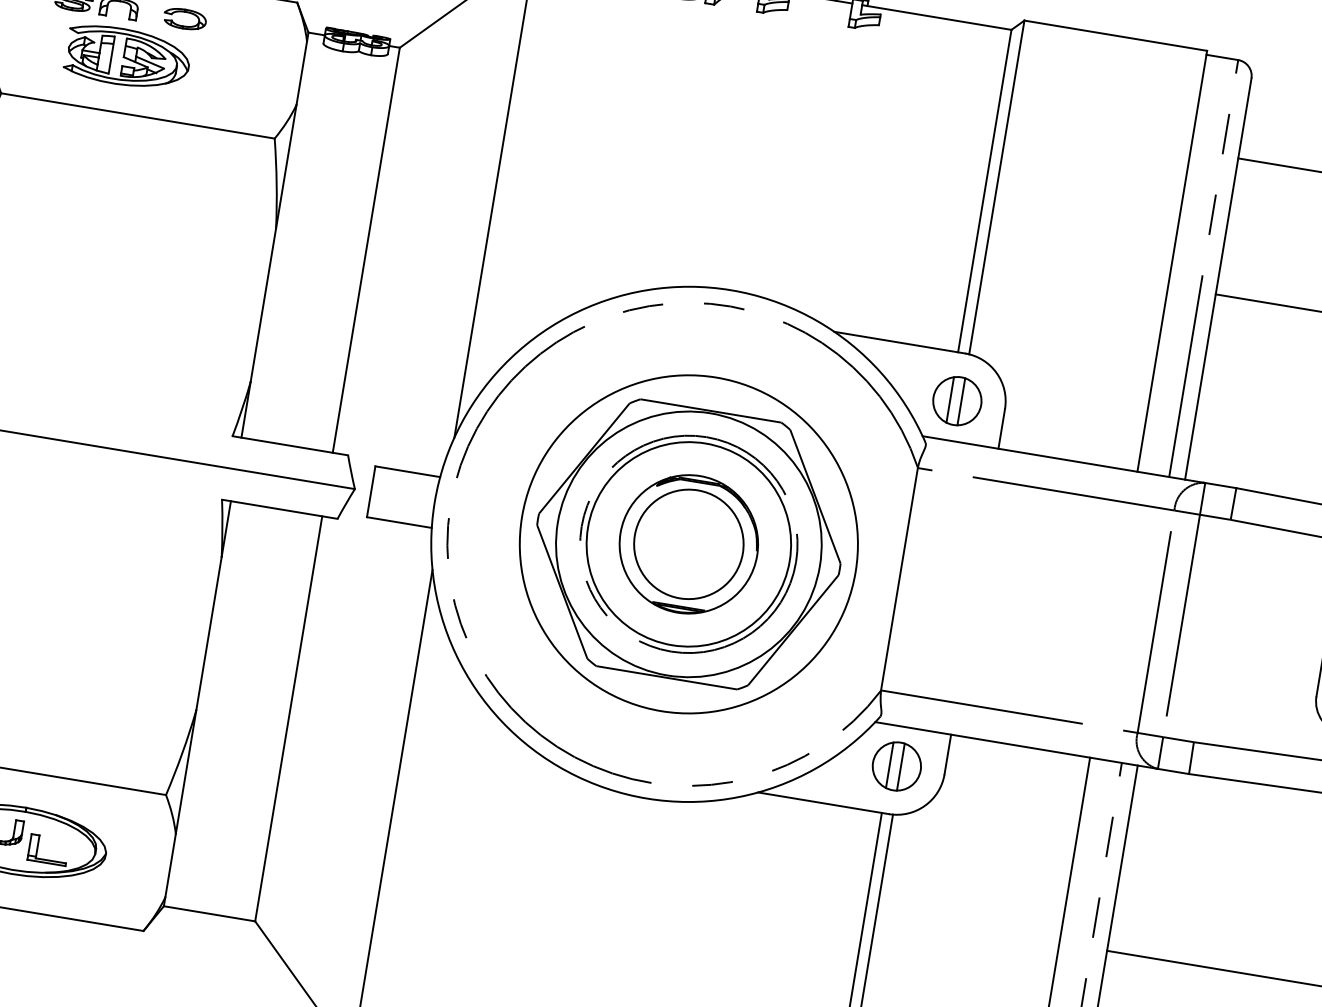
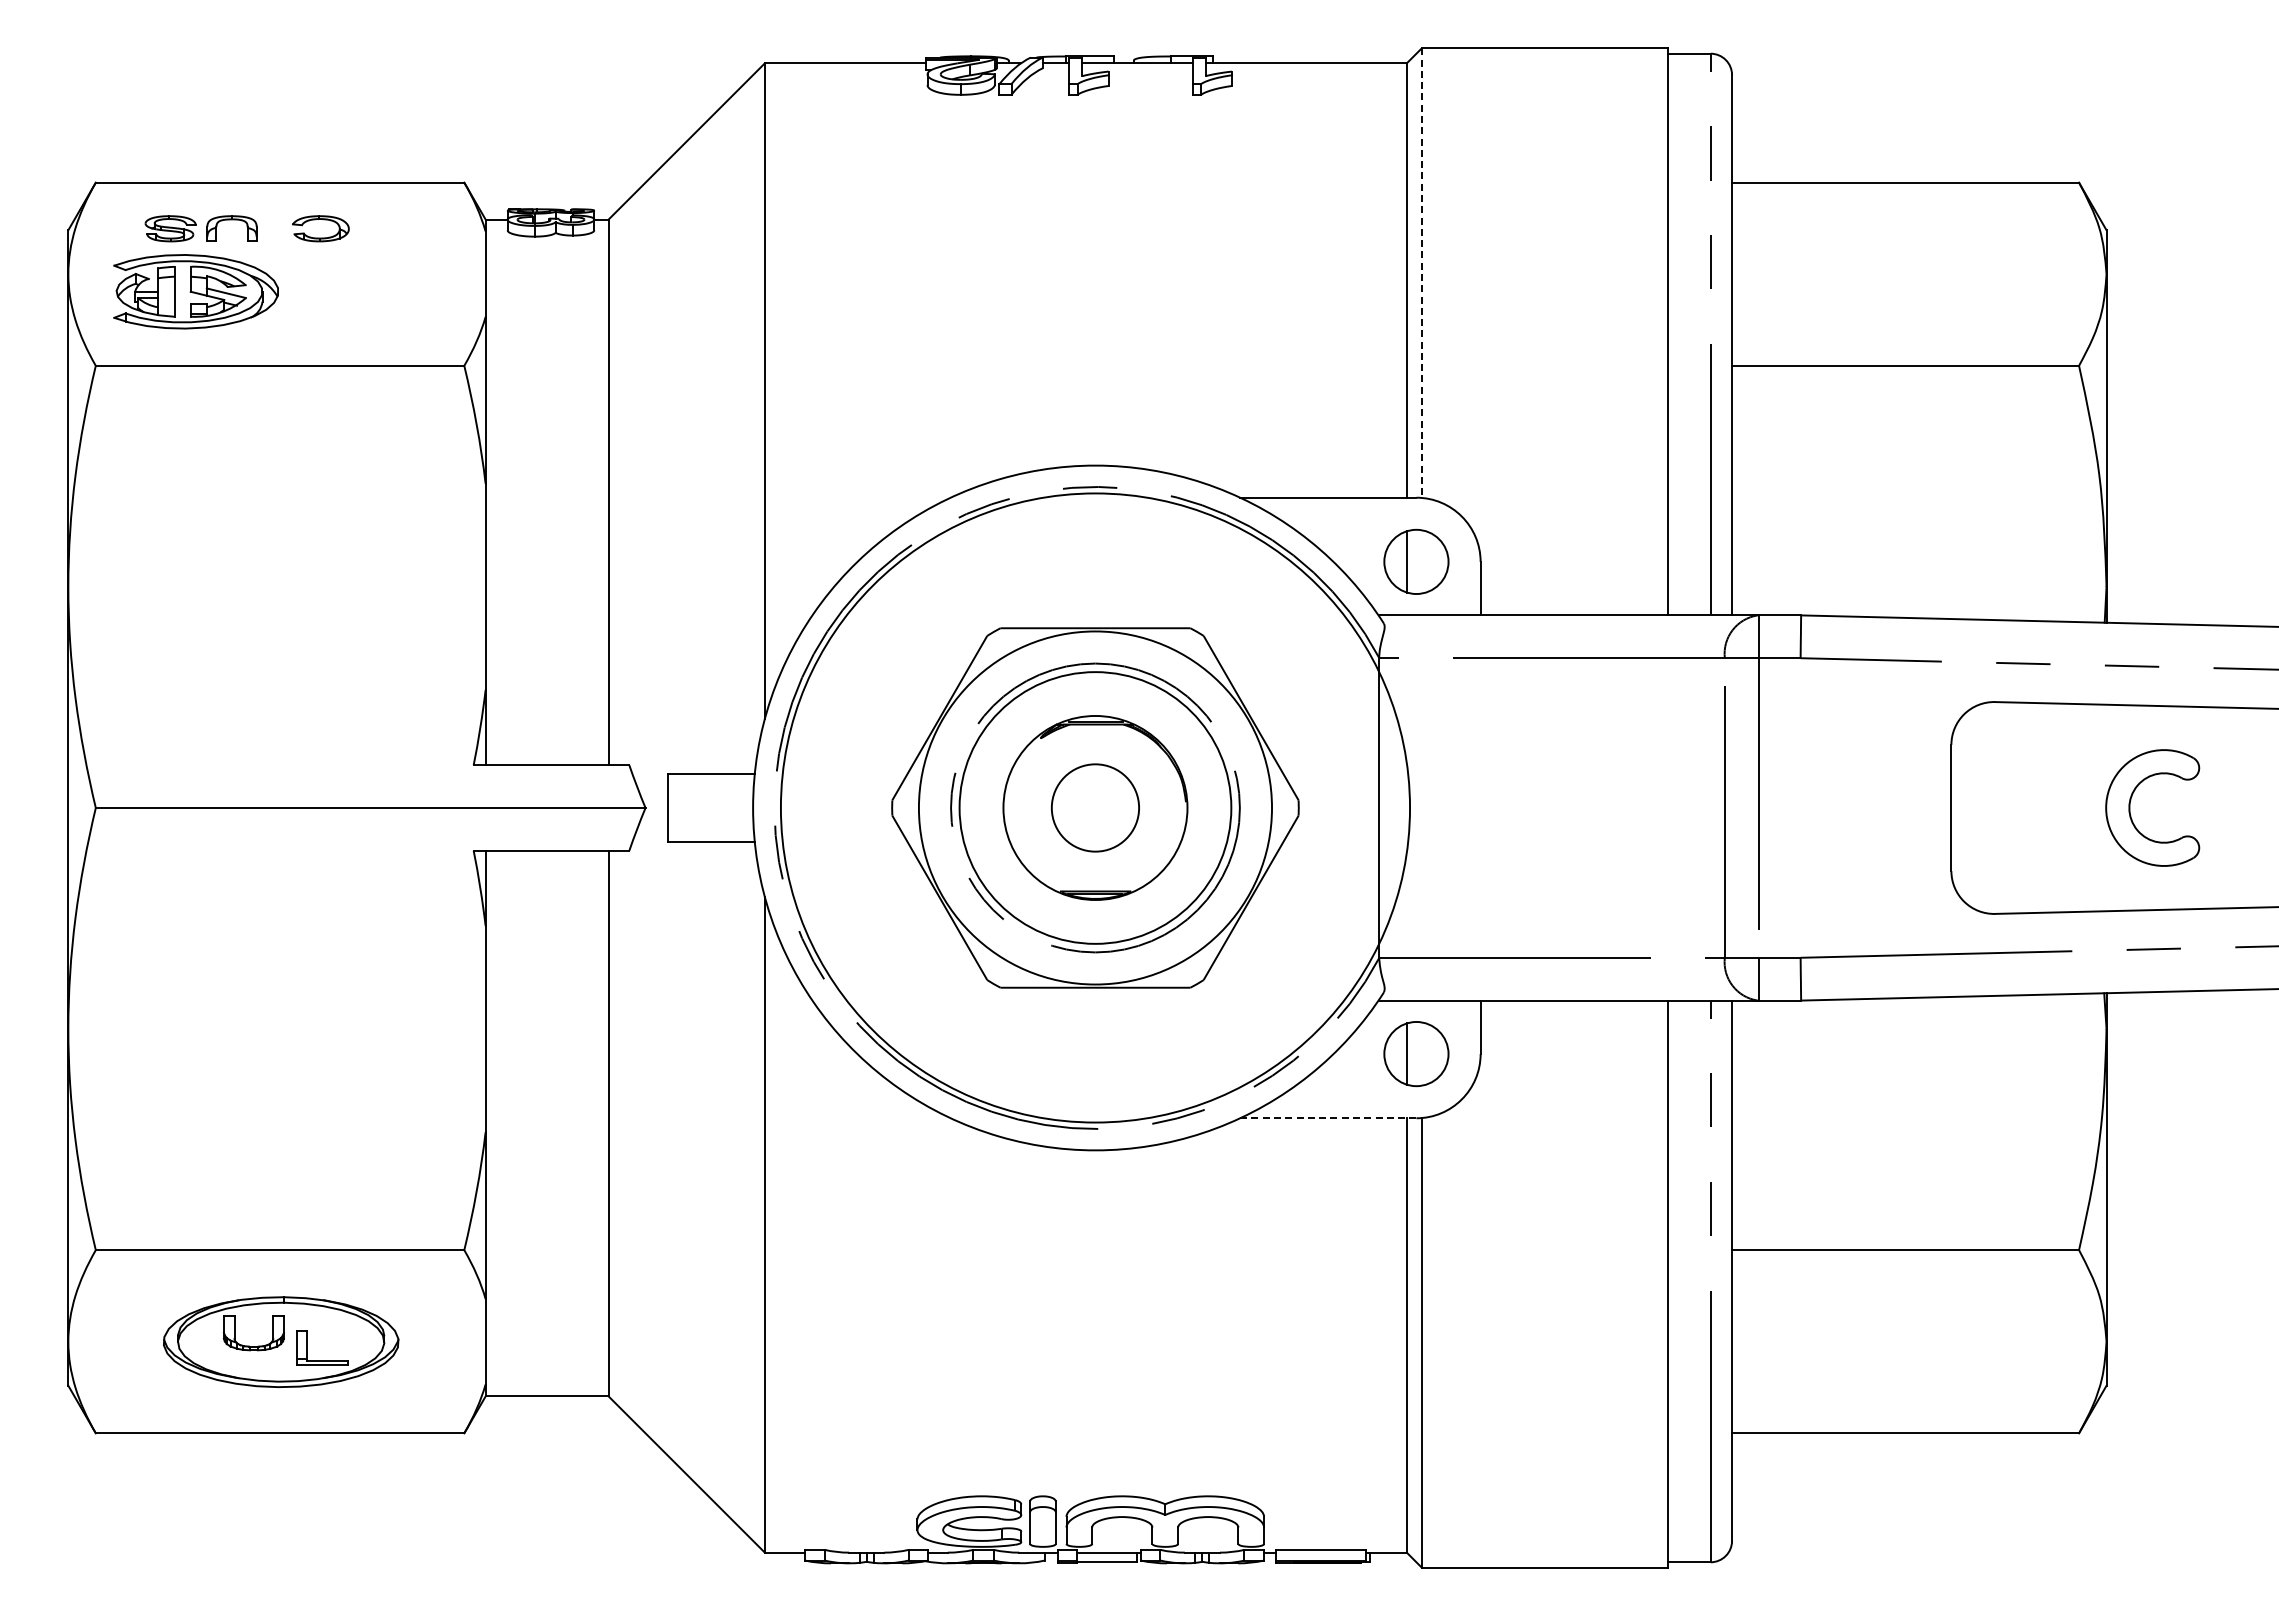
part: (127, 57) -> (195, 291), moved
line: (996, 187) -> (1421, 273), solid -> dashed
line: (961, 401) -> (1421, 561), removed
circle: (688, 544) -> (1095, 807), size x0.6
circle: (688, 544) -> (1095, 807), size x1.4
line: (900, 766) -> (1421, 1053), removed
line: (823, 803) -> (1328, 1118), solid -> dashed

